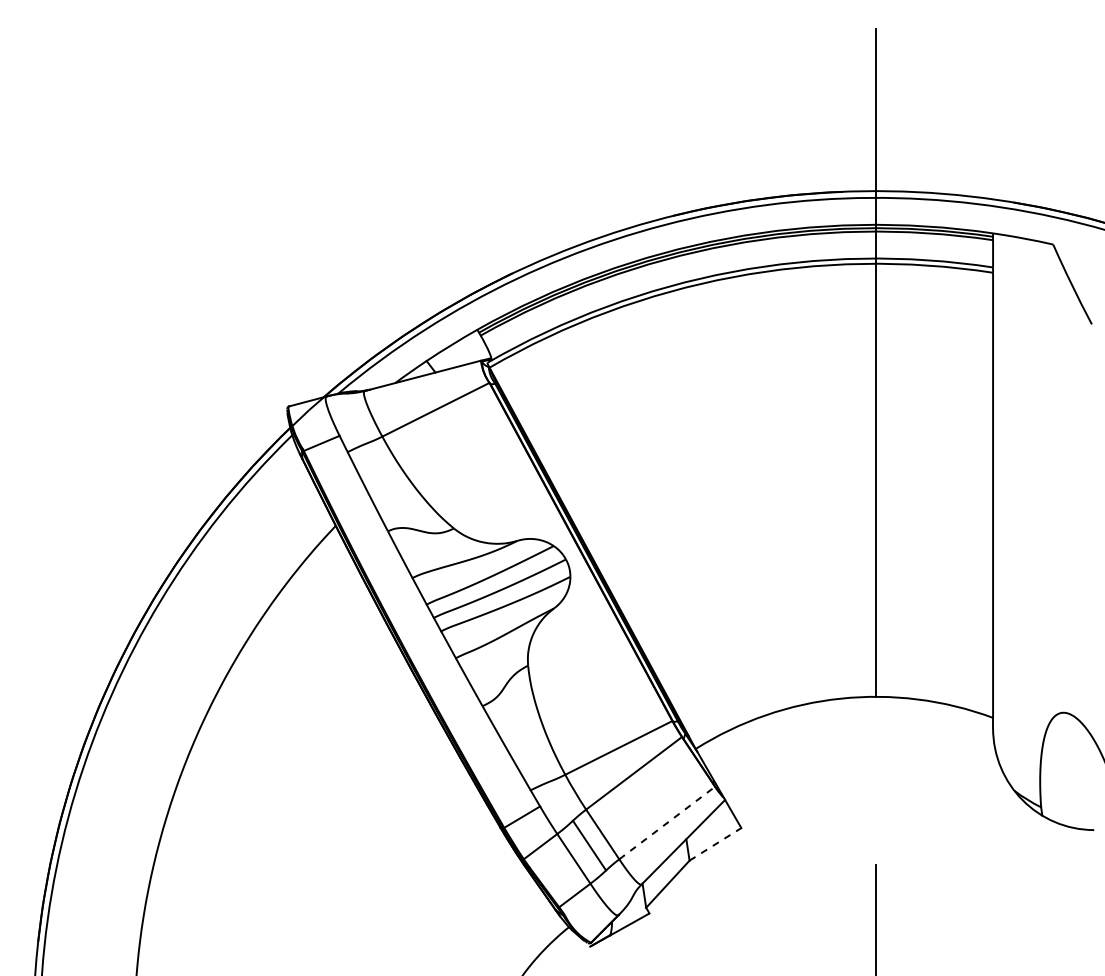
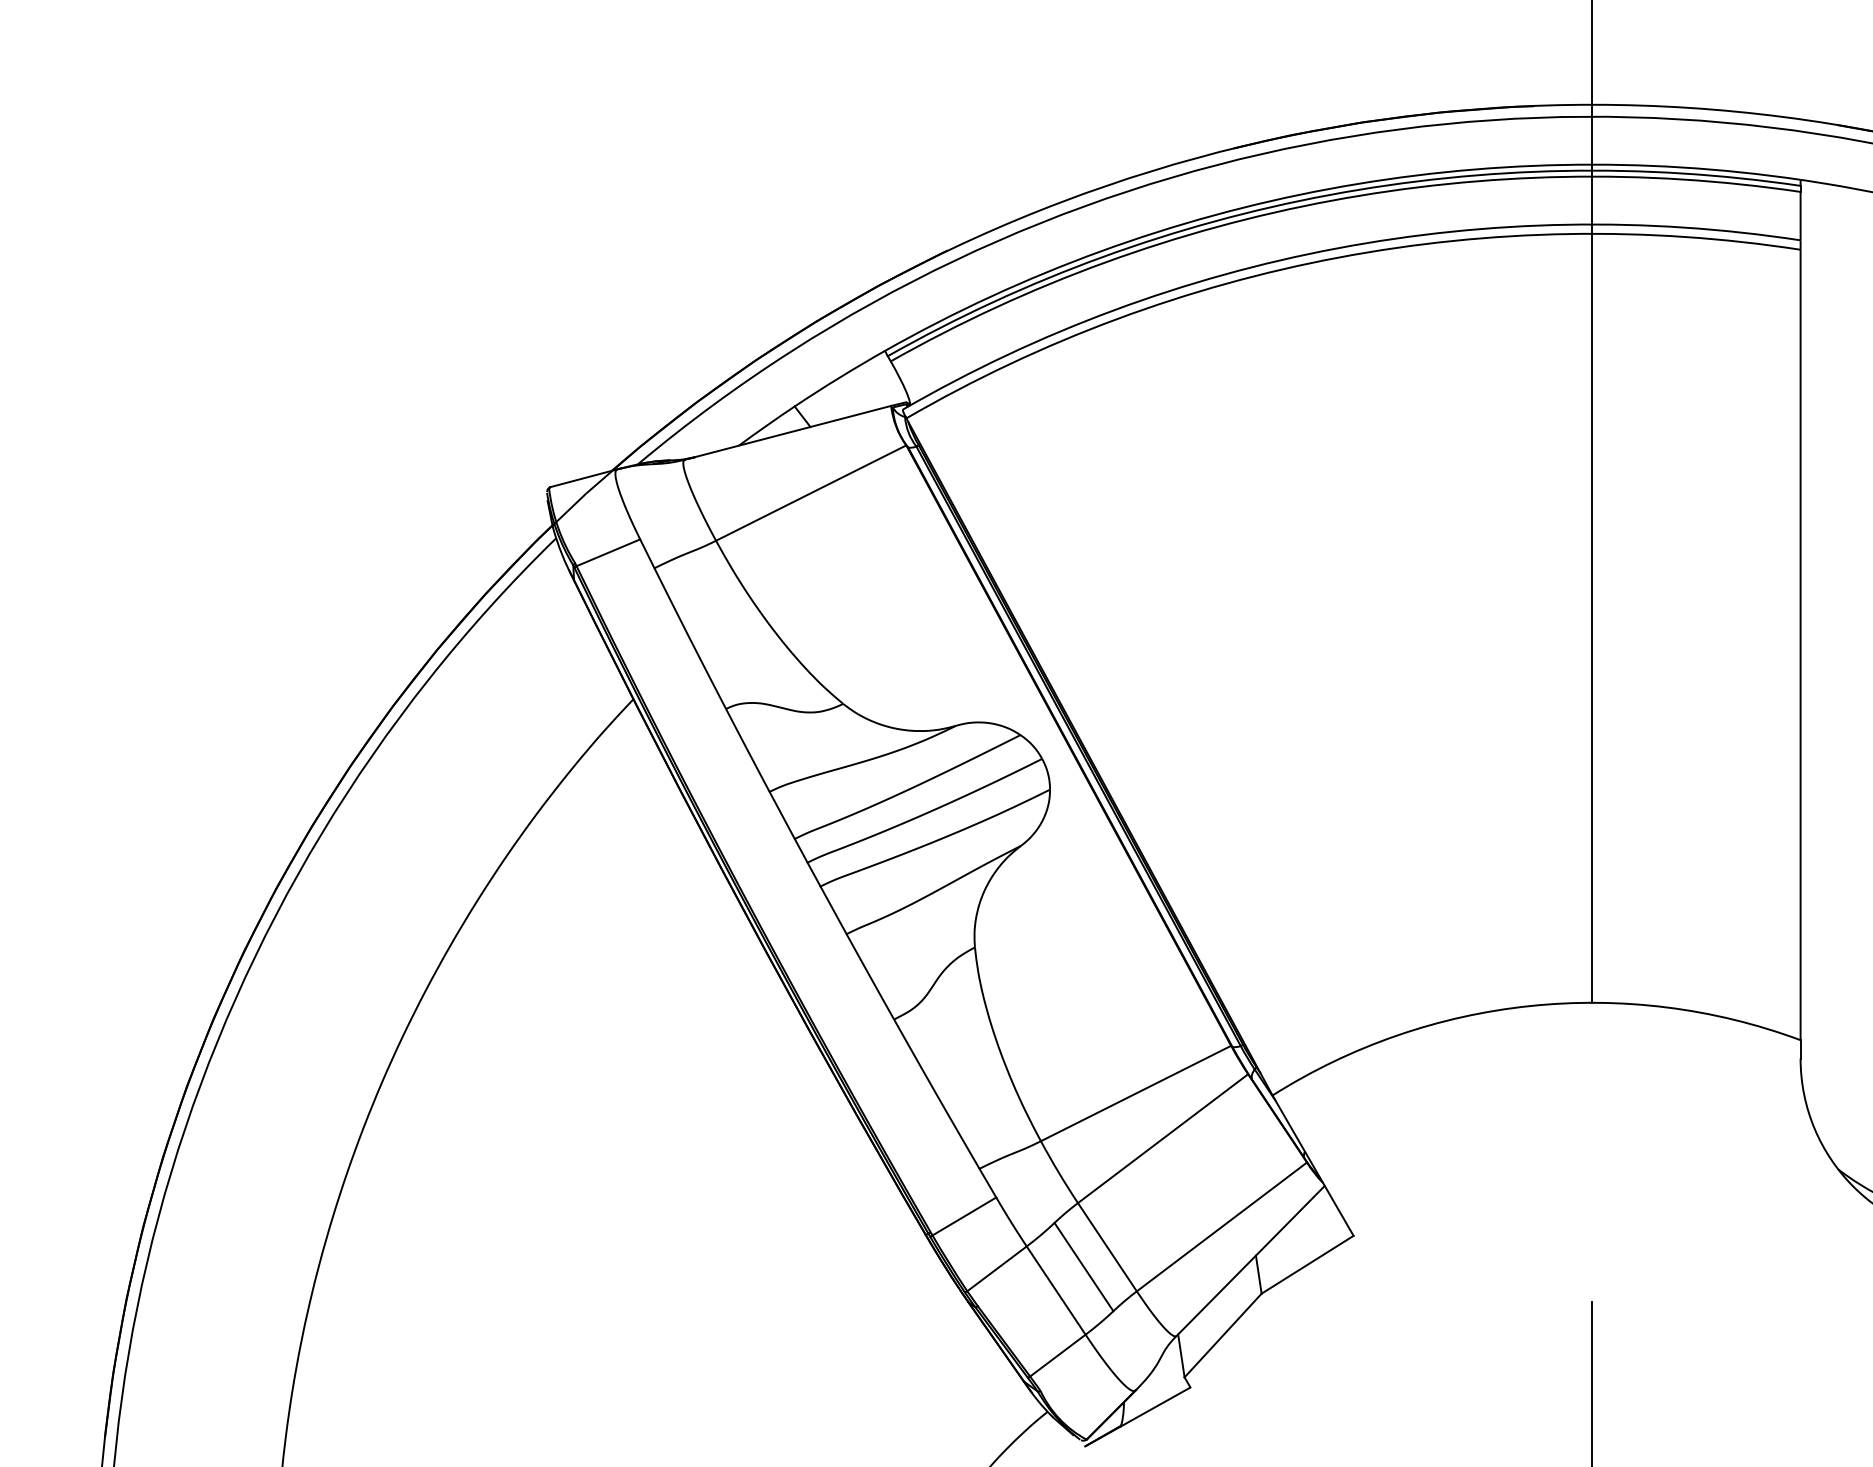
line: (667, 822) -> (1222, 1225), dashed -> solid
line: (715, 844) -> (1307, 1265), dashed -> solid

